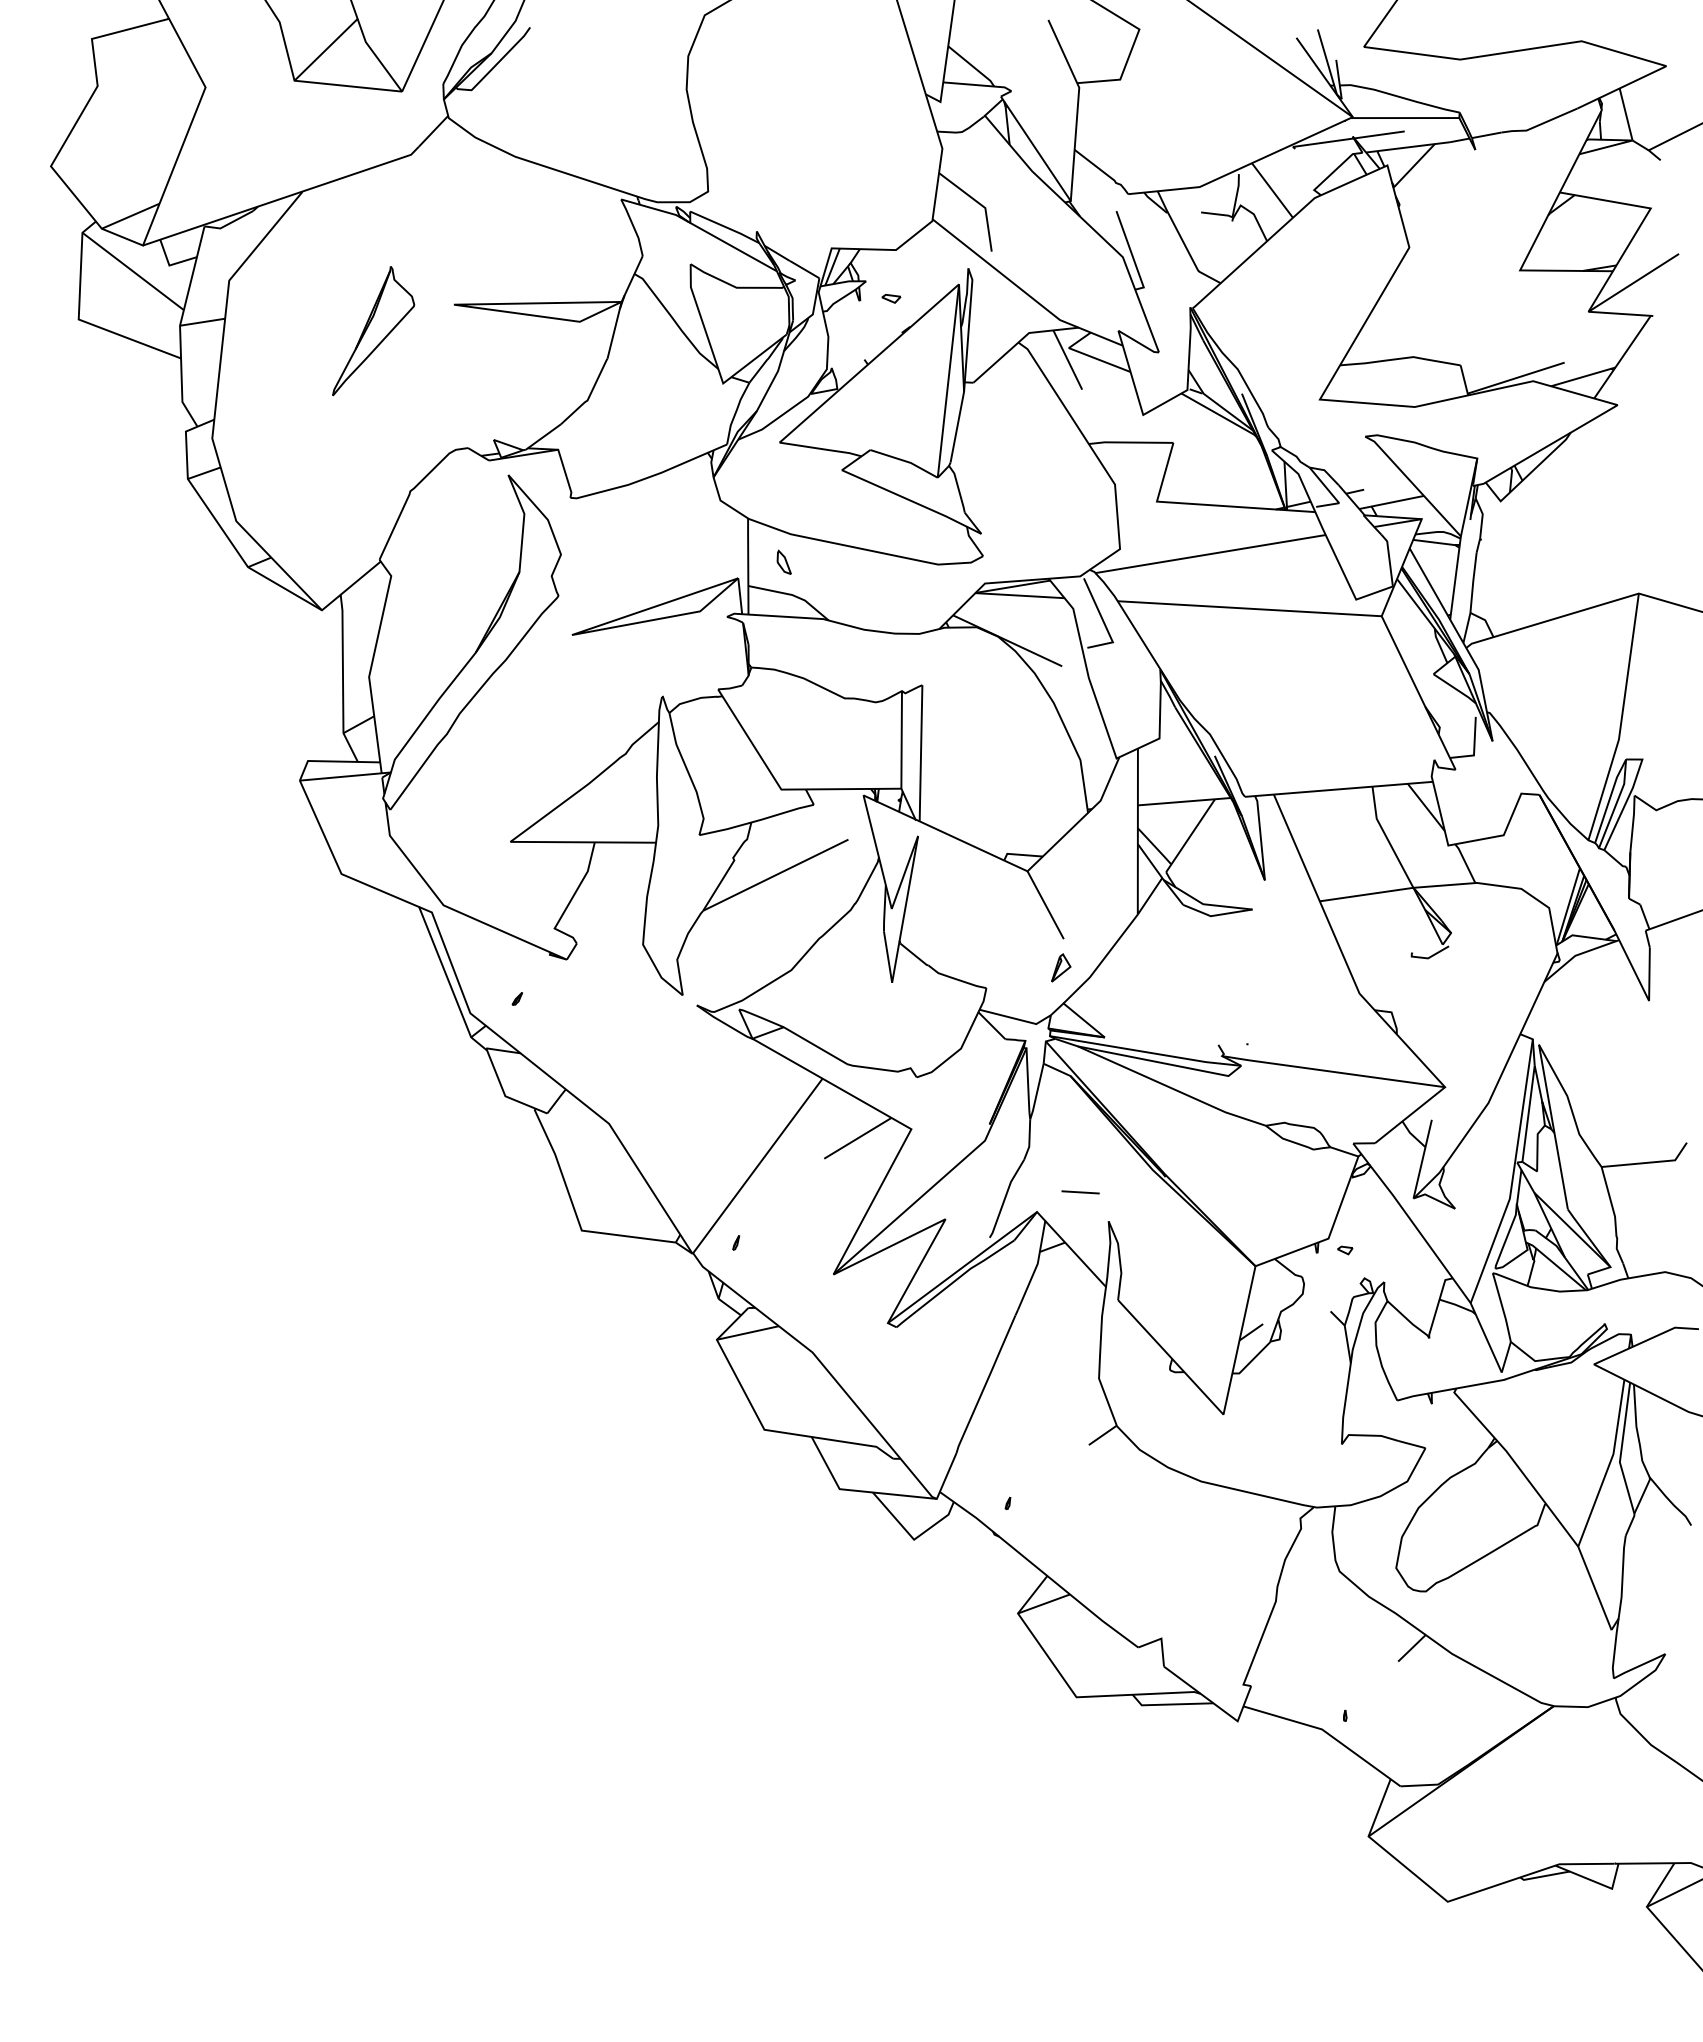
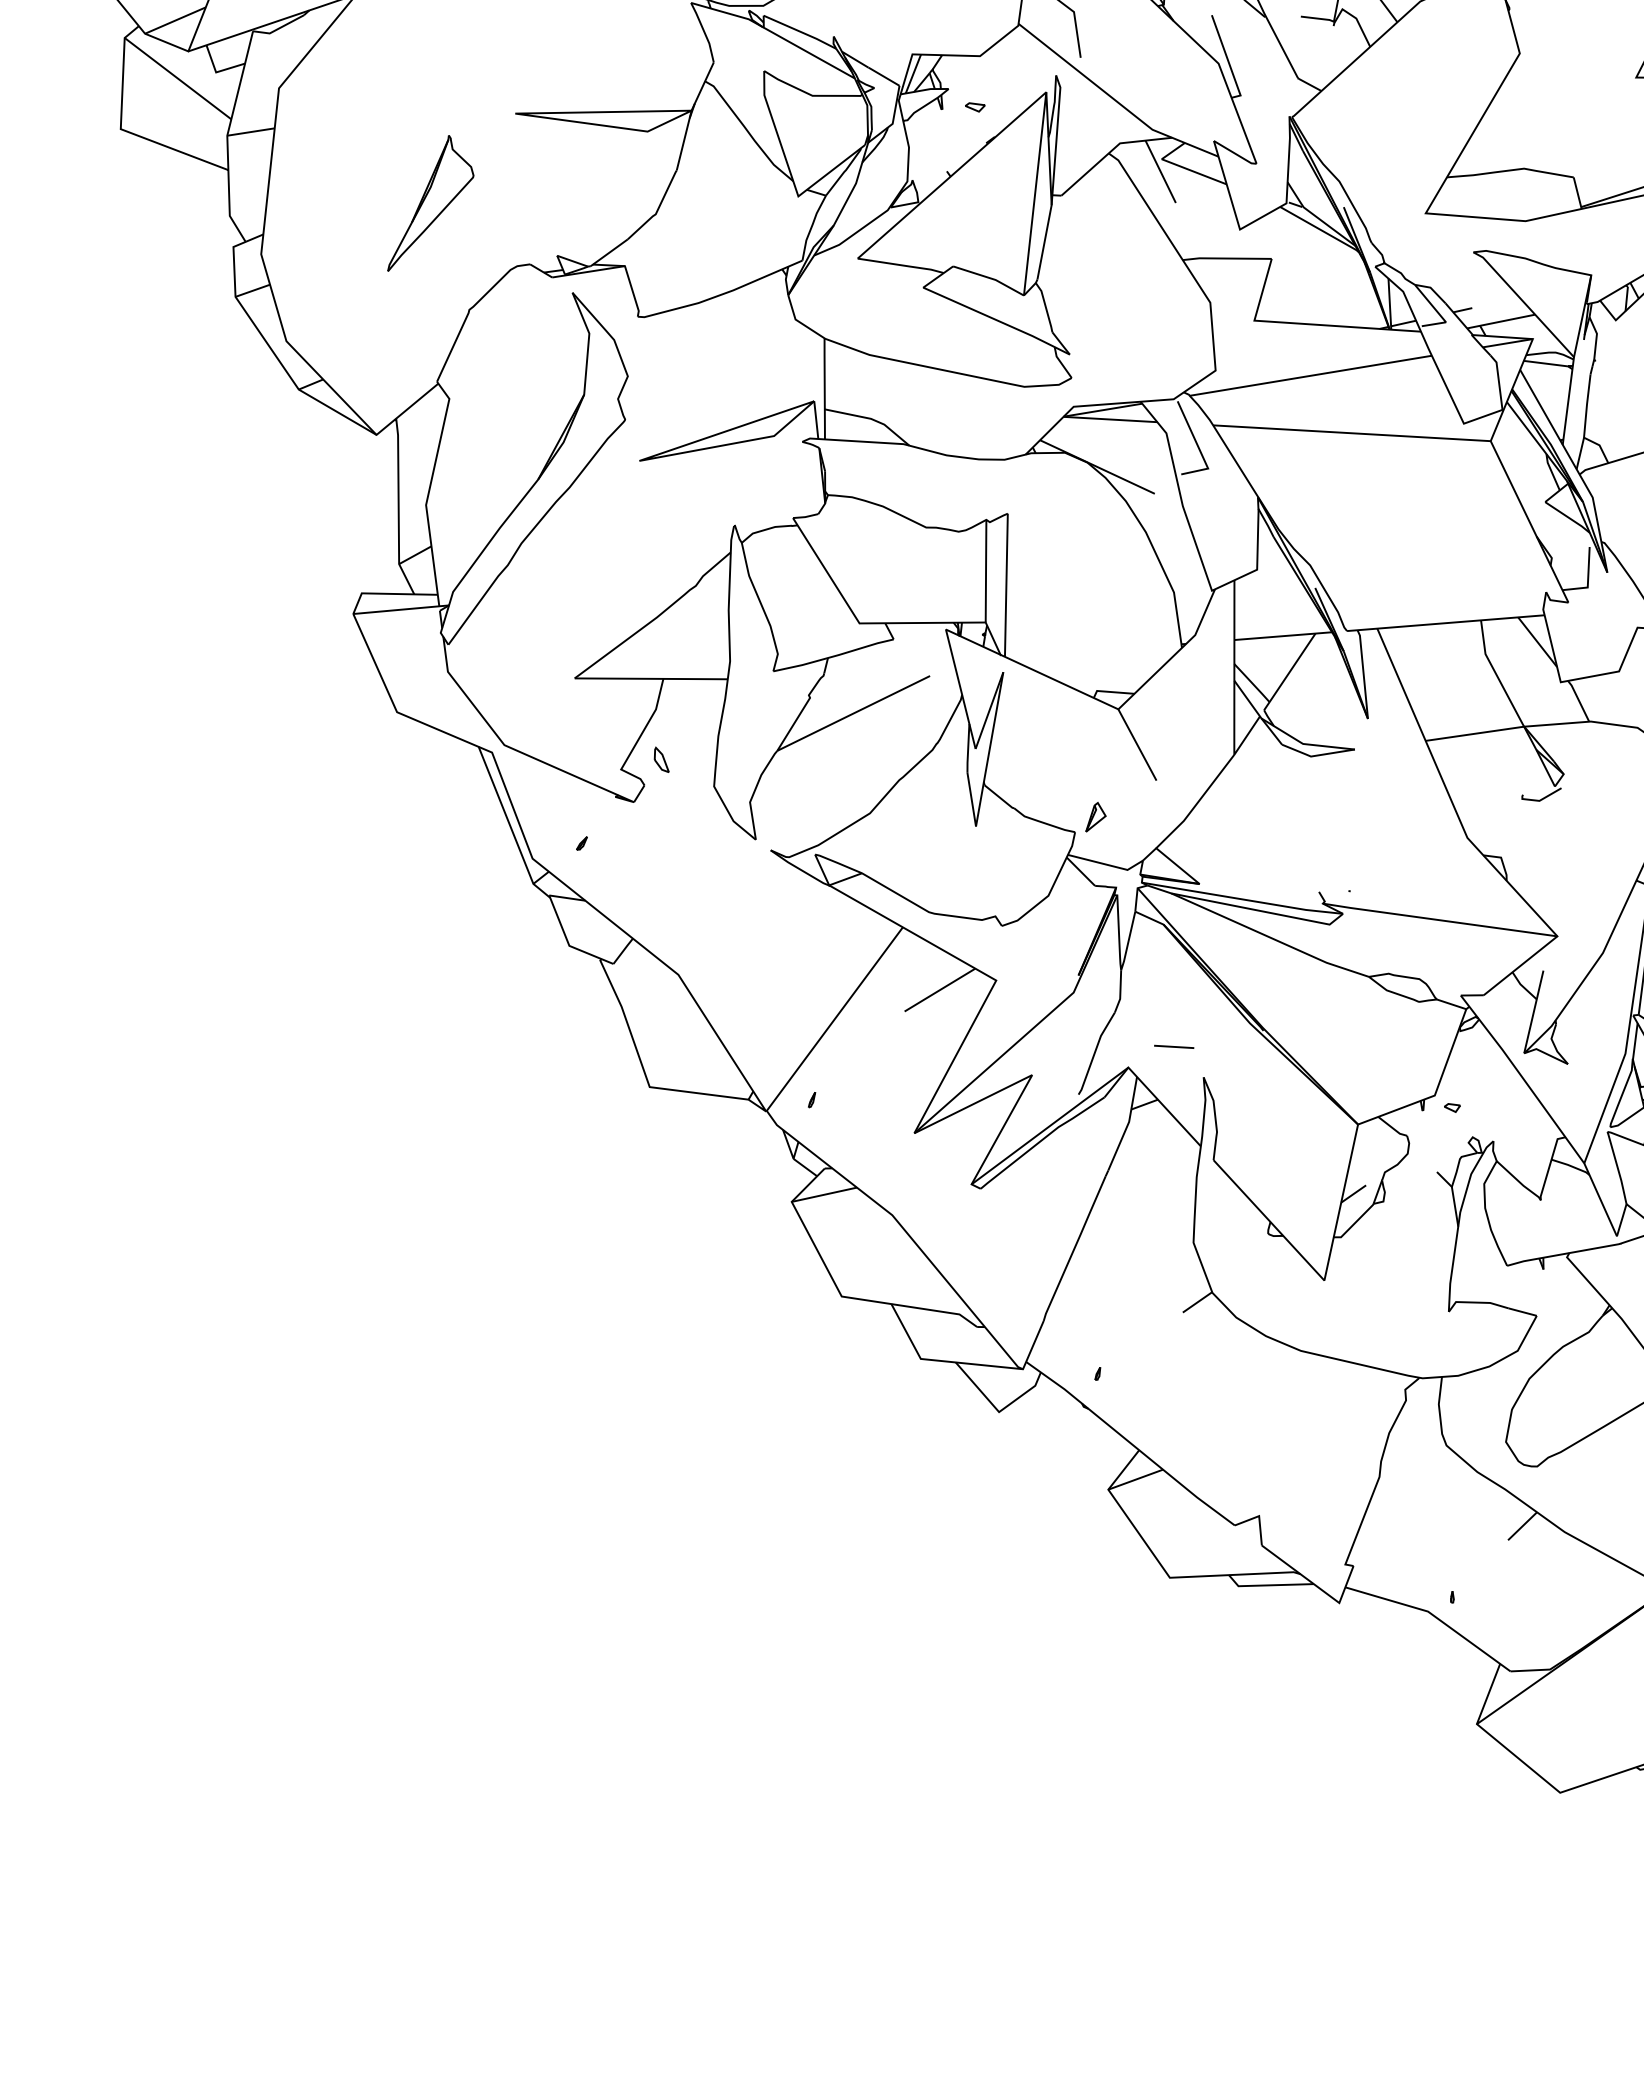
part: (373, 331) -> (430, 203), moved
part: (783, 561) -> (660, 758), moved
part: (1061, 967) -> (1096, 816), moved

